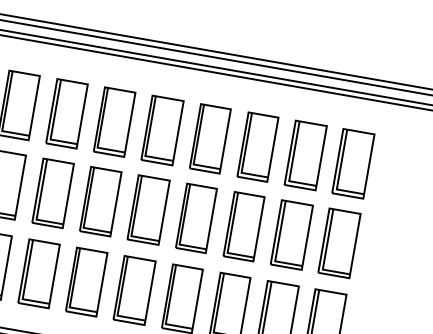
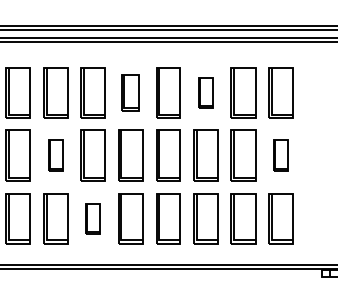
part: (162, 130) -> (130, 92), size x0.7
part: (257, 146) -> (205, 92), size x0.6
part: (52, 193) -> (55, 155), size x0.6
part: (338, 243) -> (280, 155), size x0.6
part: (85, 281) -> (92, 218), size x0.6

